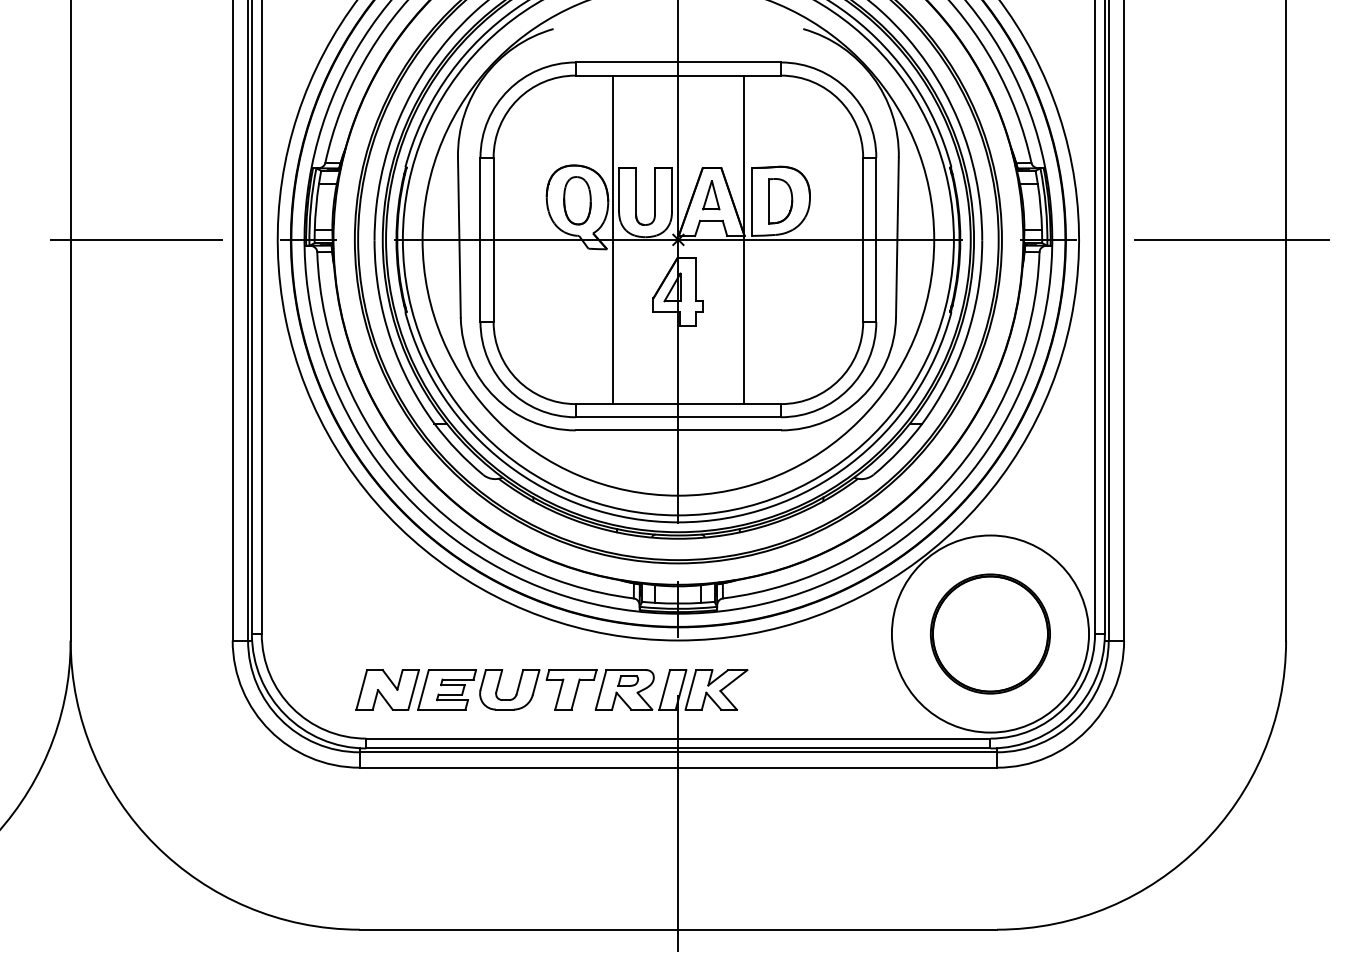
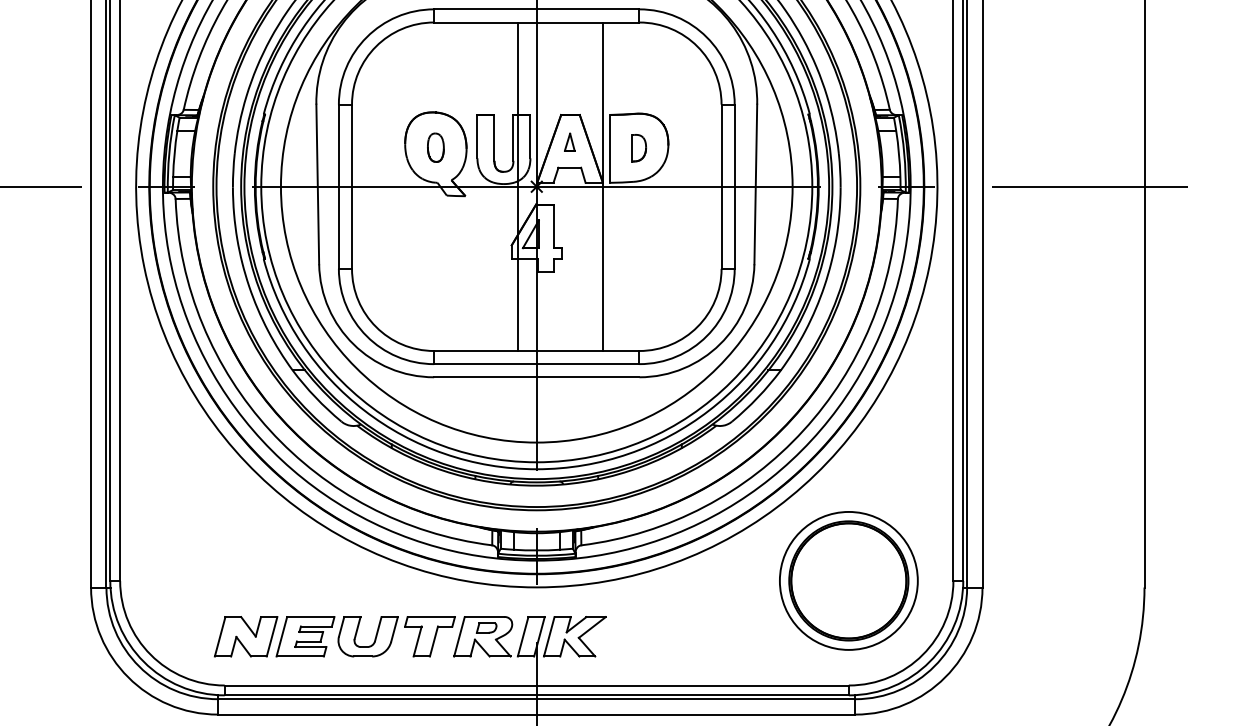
part: (711, 195) -> (569, 142), size x0.6
part: (577, 200) -> (435, 147), size x0.6
part: (780, 201) -> (638, 148), size x0.6
line: (612, 239) -> (517, 186), moved
circle: (990, 633) -> (848, 580), size x0.7

